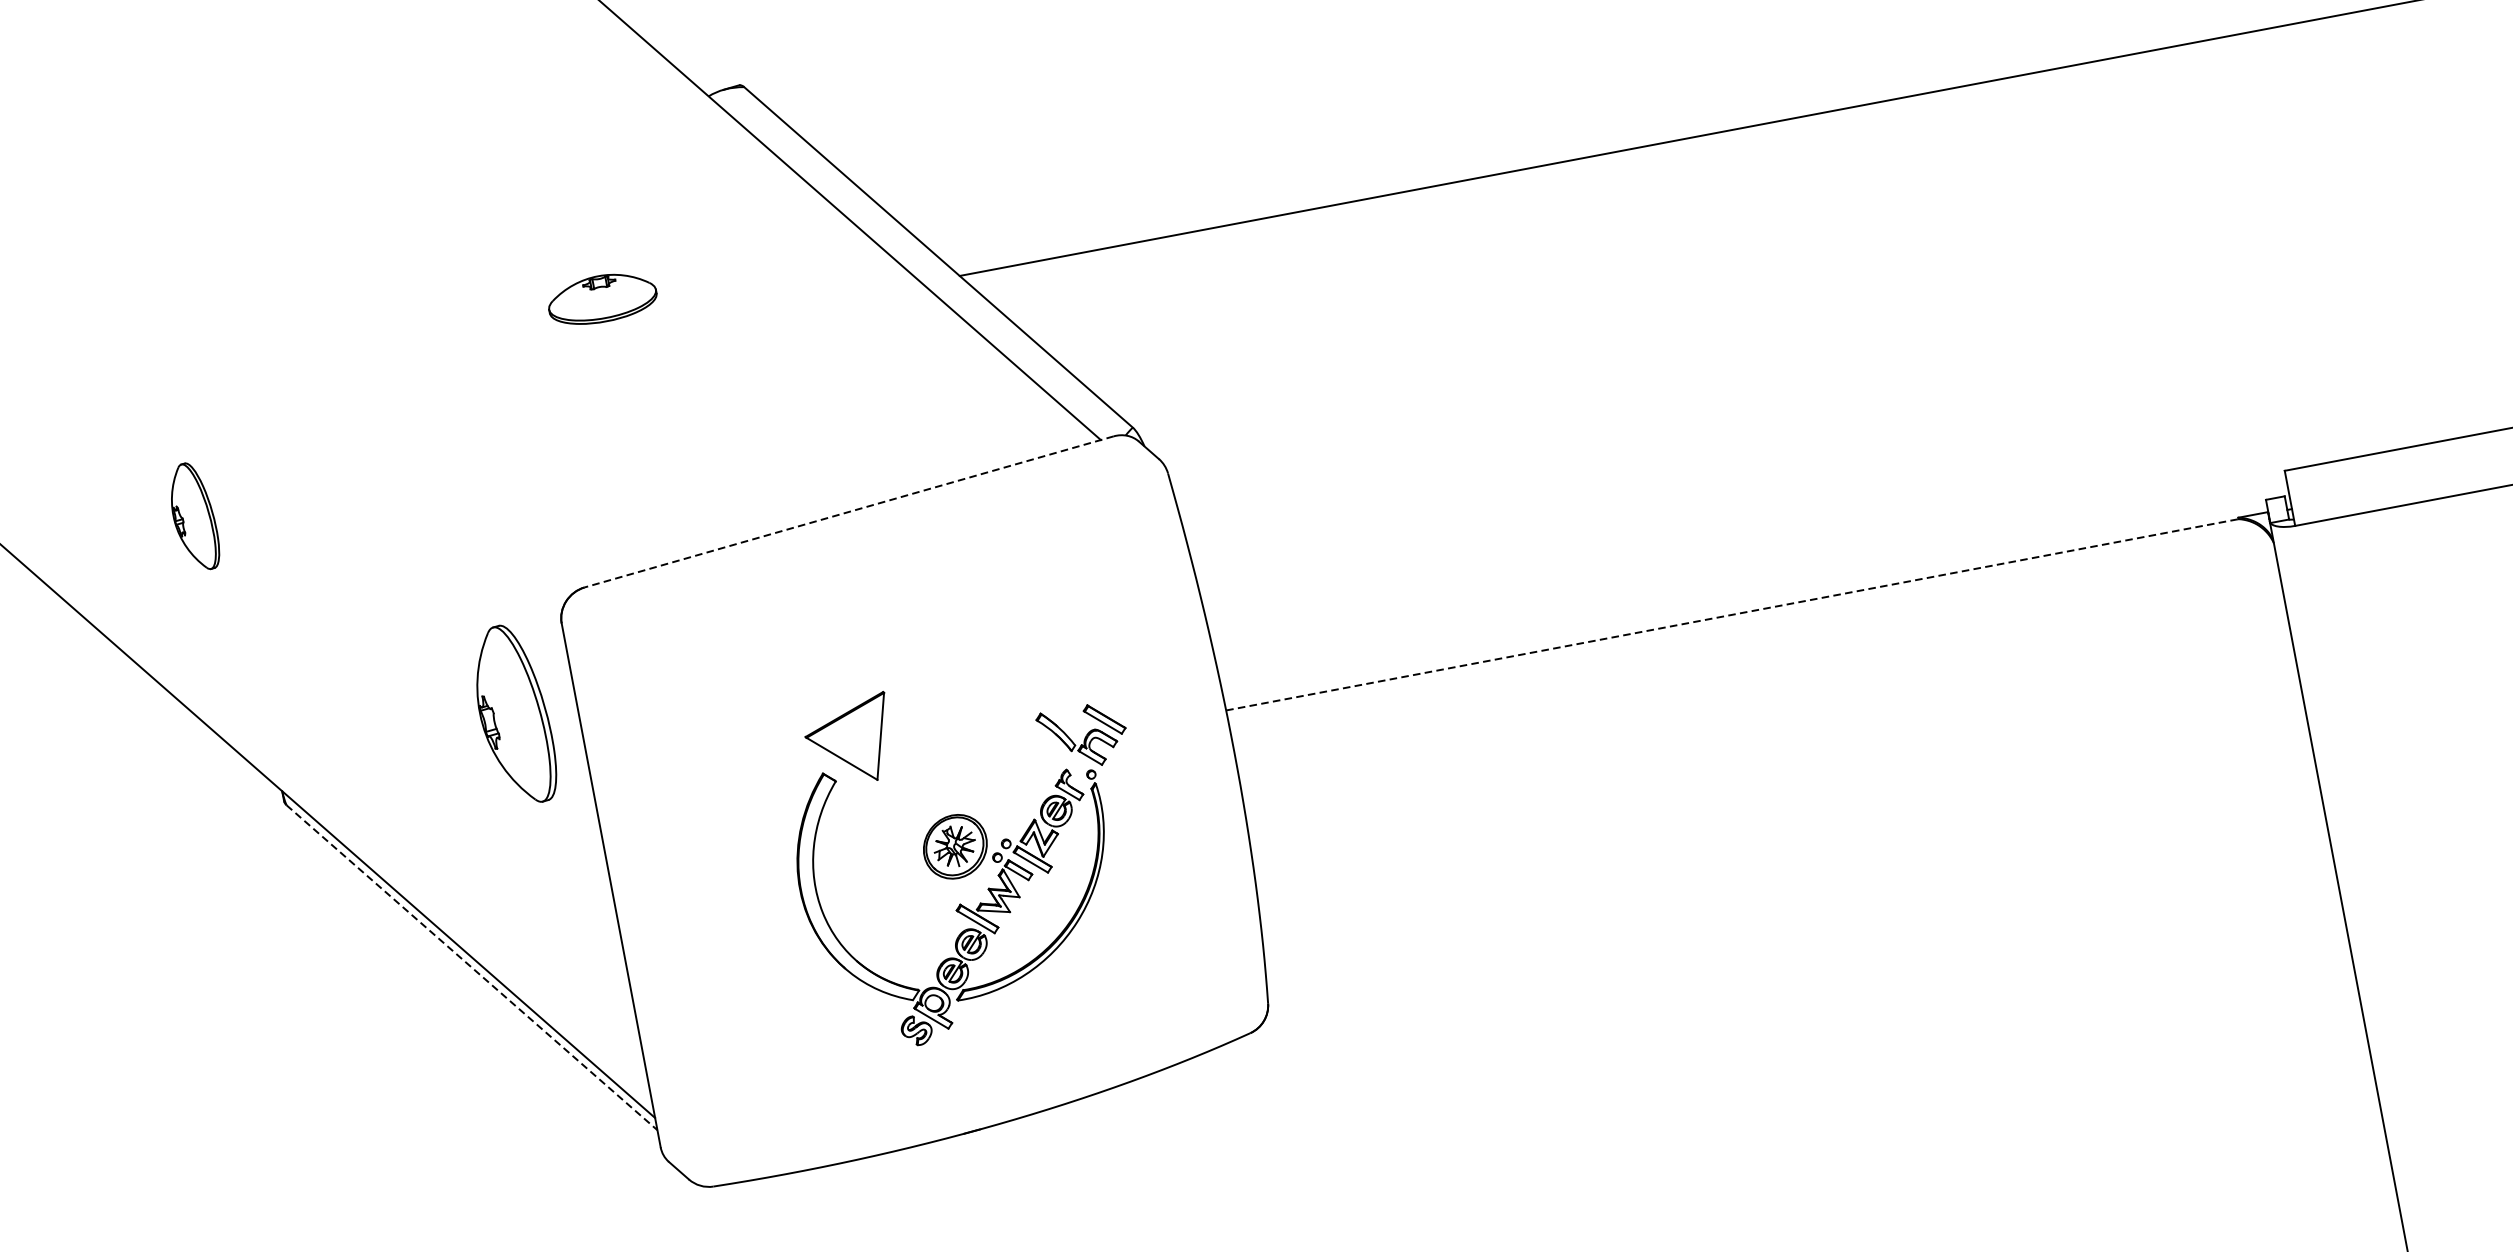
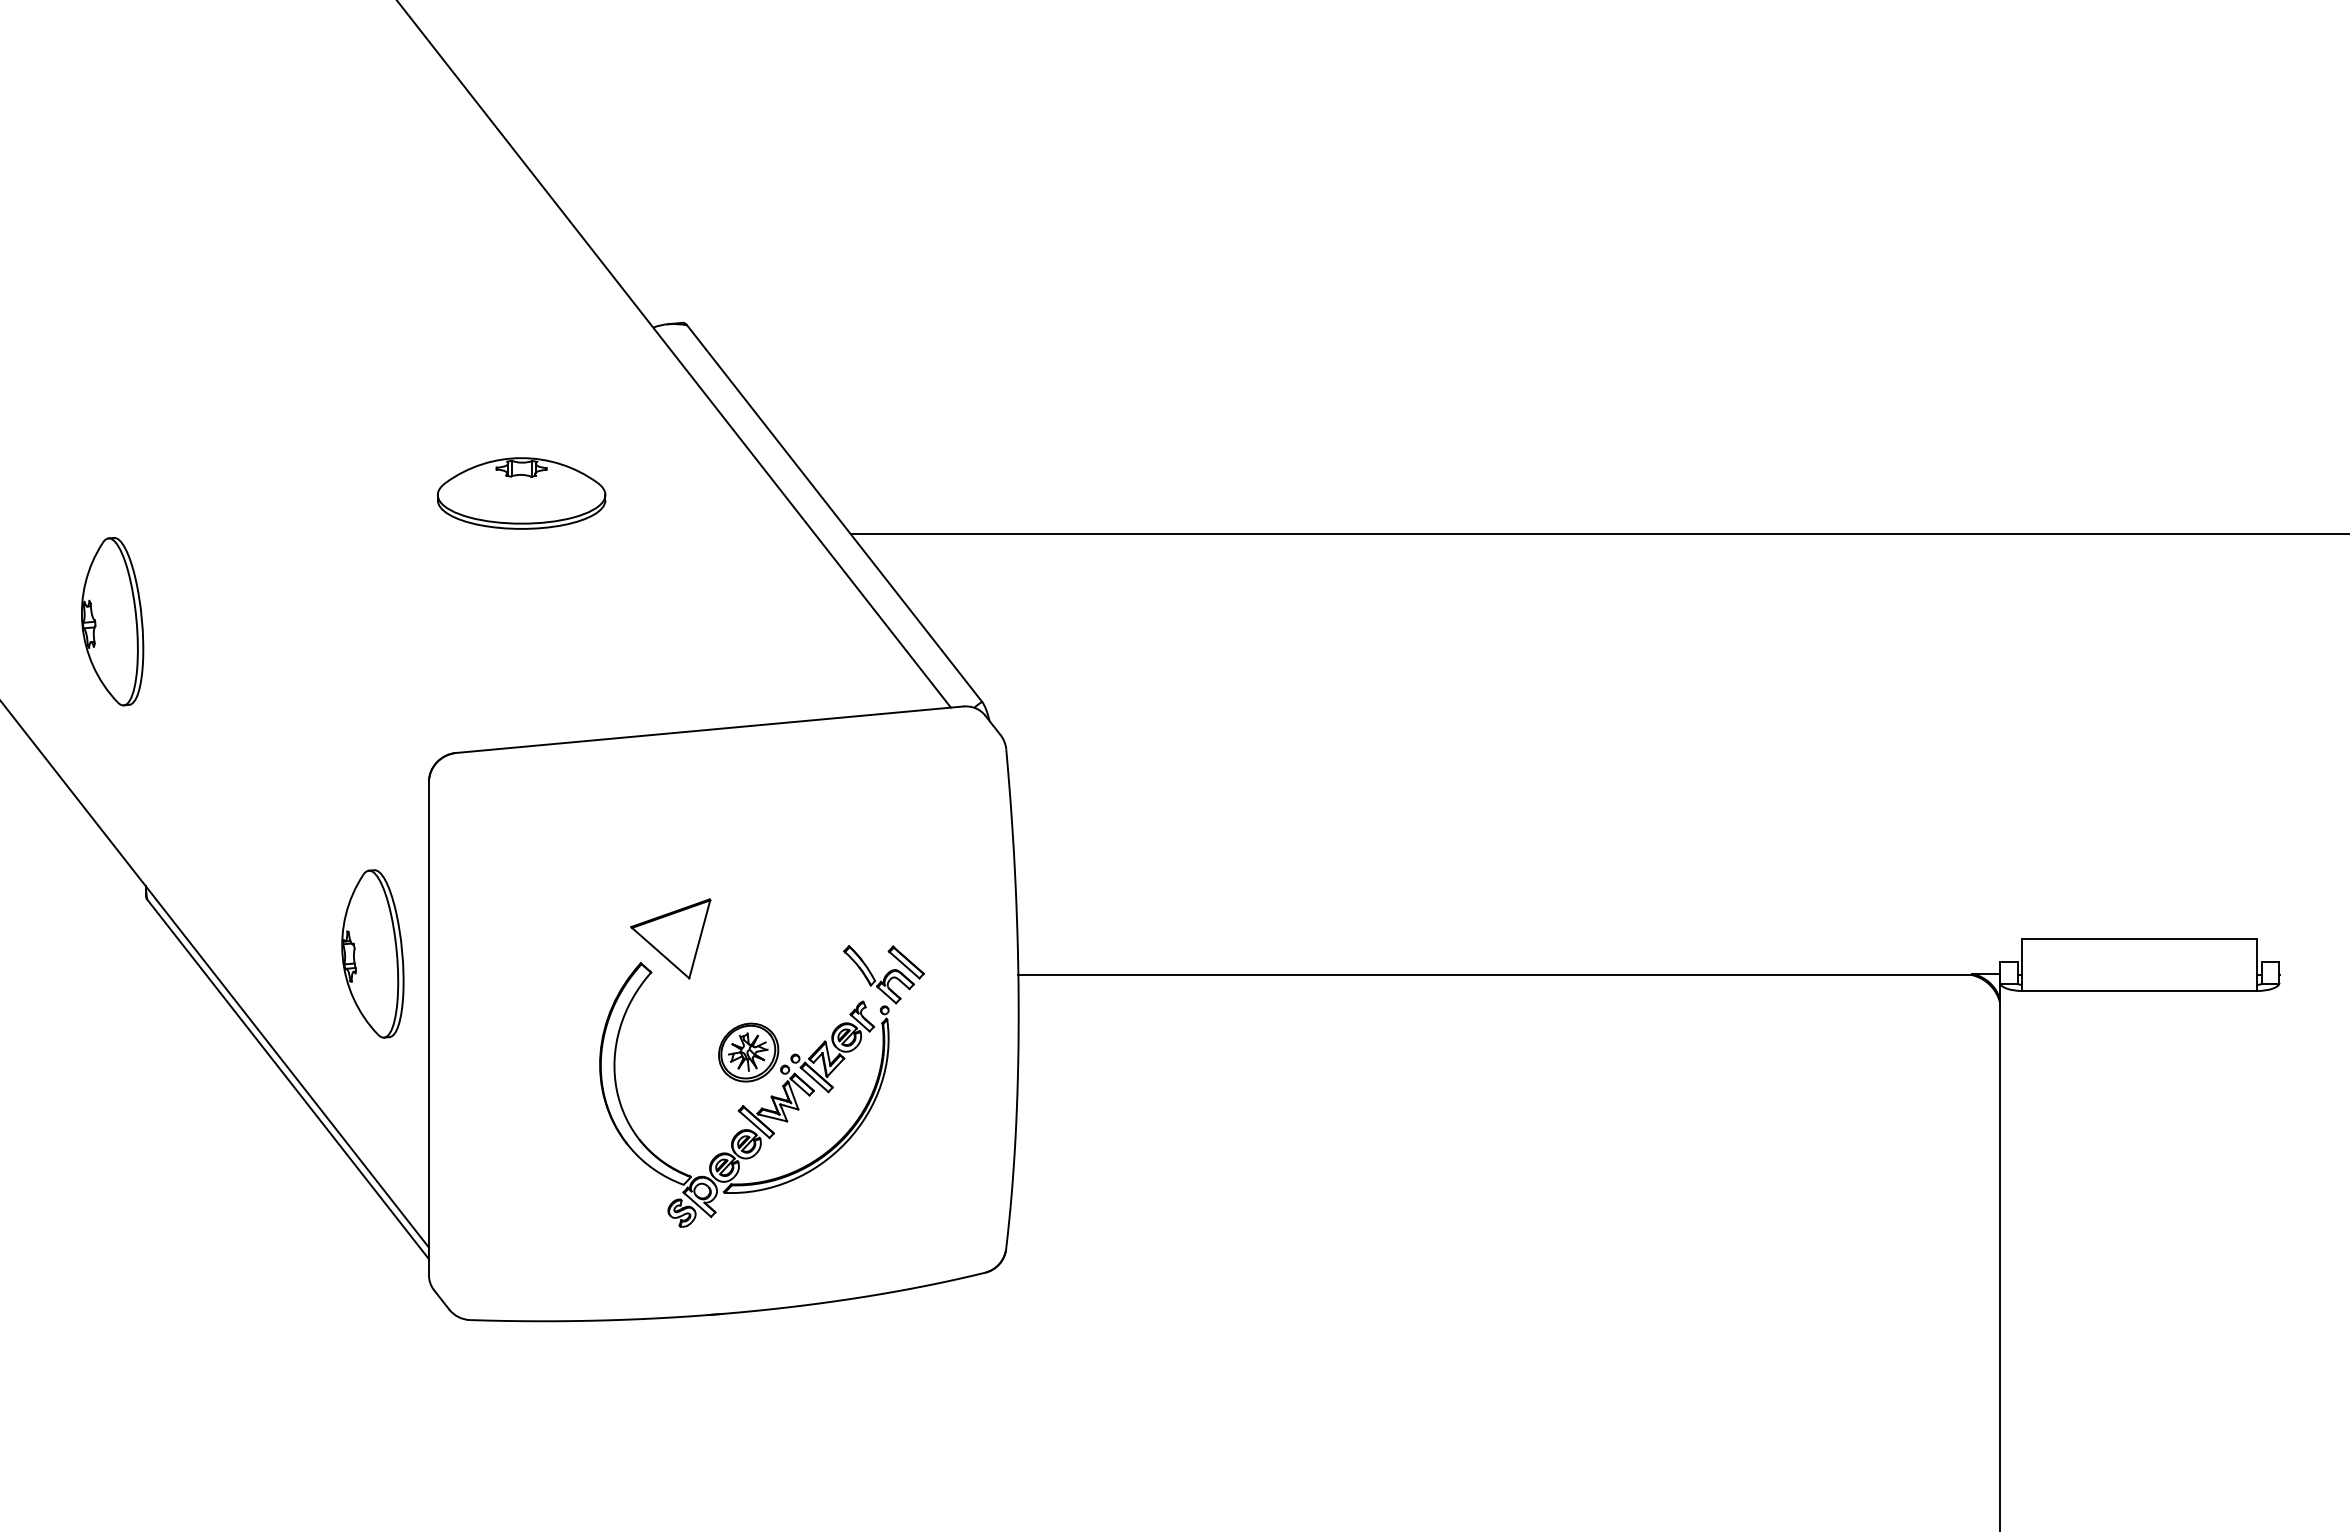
part: (602, 298) -> (521, 493), size x1.67
line: (848, 511) -> (709, 729), dashed -> solid
part: (193, 516) -> (112, 621), size x1.67
line: (1732, 615) -> (1495, 975), dashed -> solid
part: (513, 714) -> (372, 953), moved
line: (472, 967) -> (288, 1079), dashed -> solid

